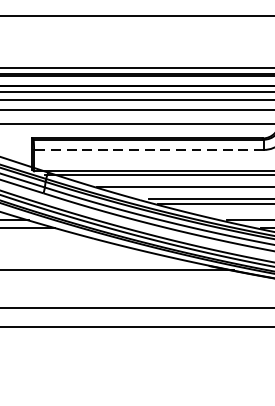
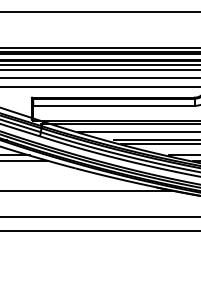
line: (149, 149) -> (114, 105), dashed -> solid

